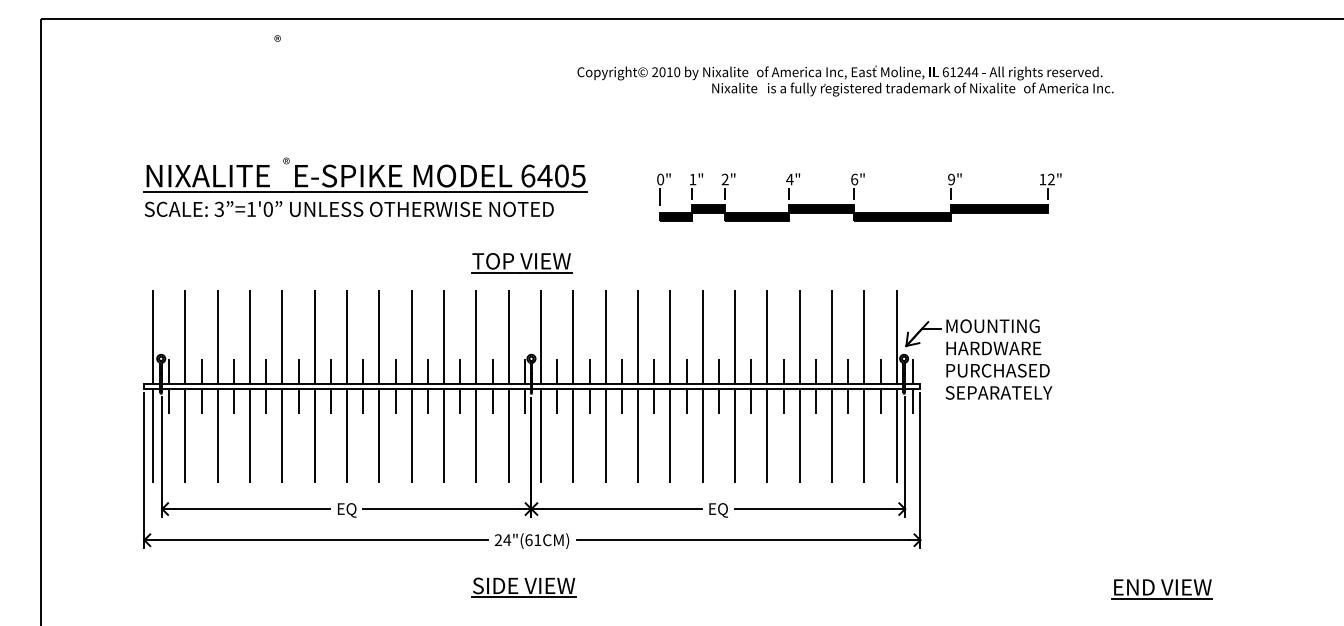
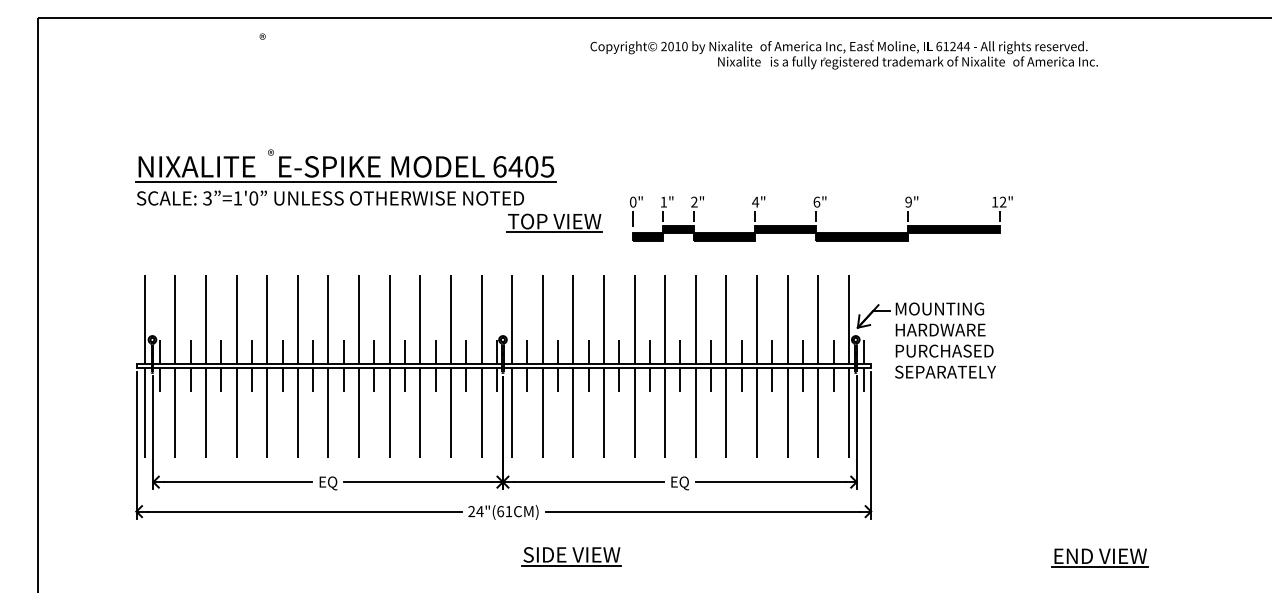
text: (844, 80) -> (843, 54), moved
part: (859, 196) -> (821, 218), moved
part: (521, 262) -> (554, 222), moved
part: (523, 587) -> (571, 556), moved

